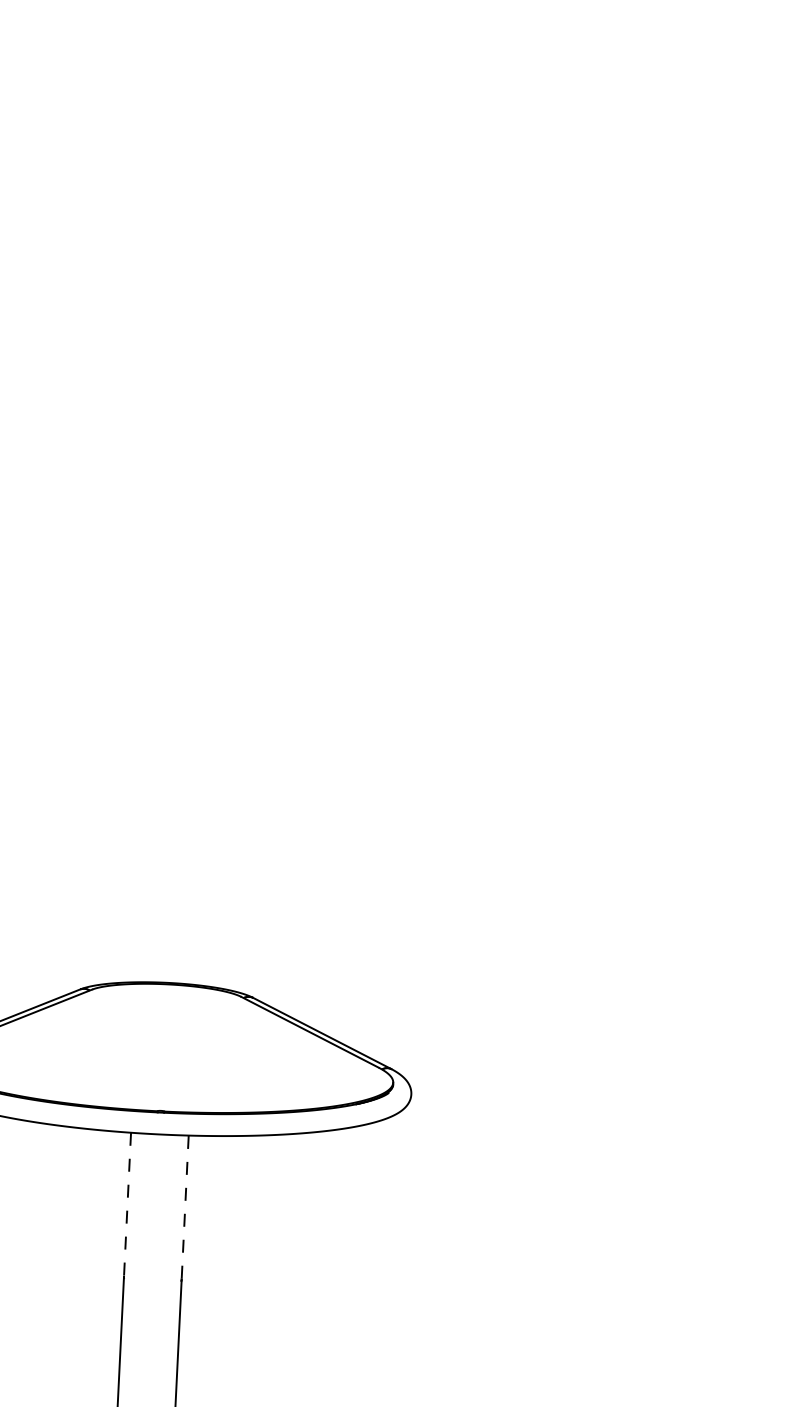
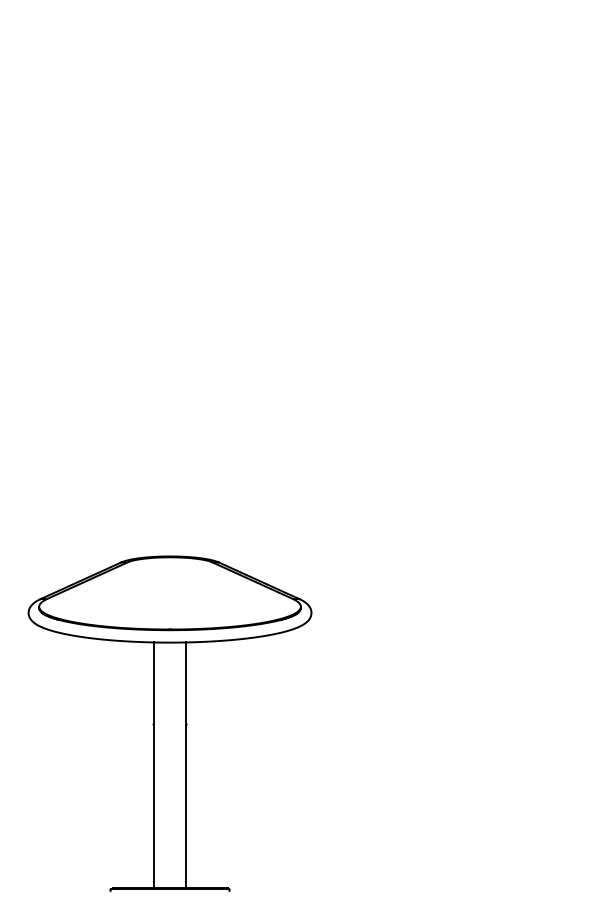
line: (127, 1204) -> (153, 683), dashed -> solid
line: (185, 1207) -> (186, 683), dashed -> solid

